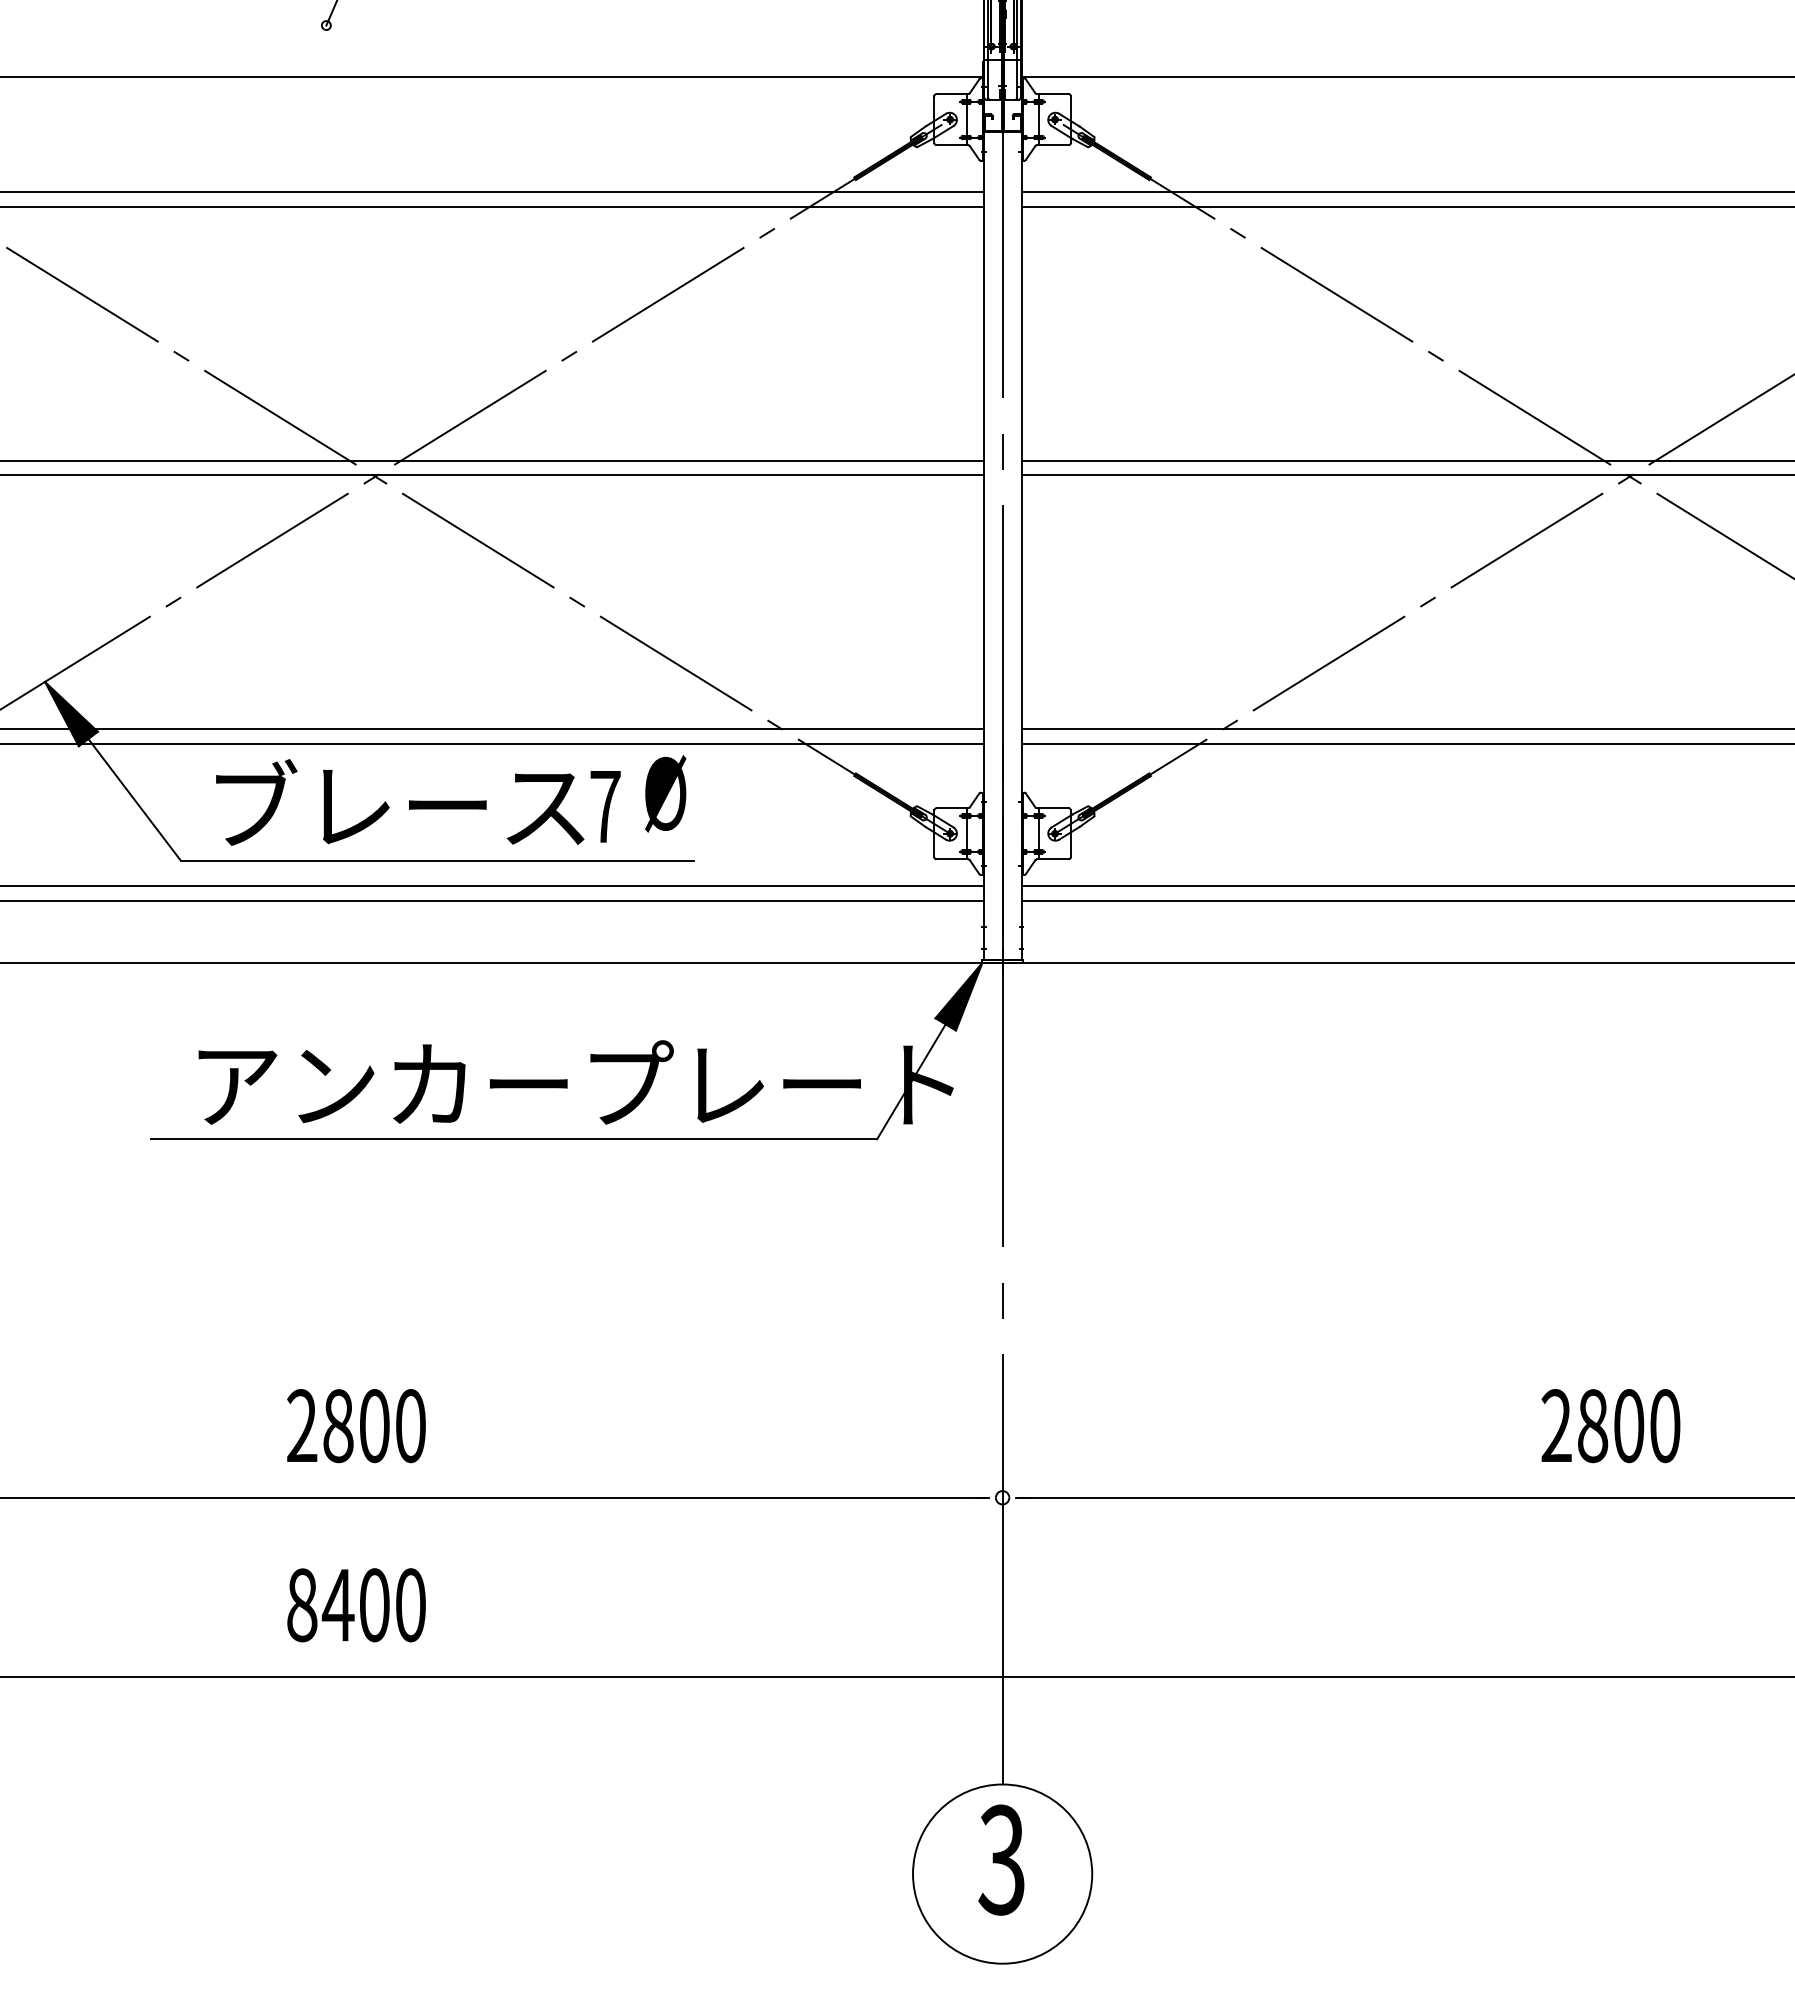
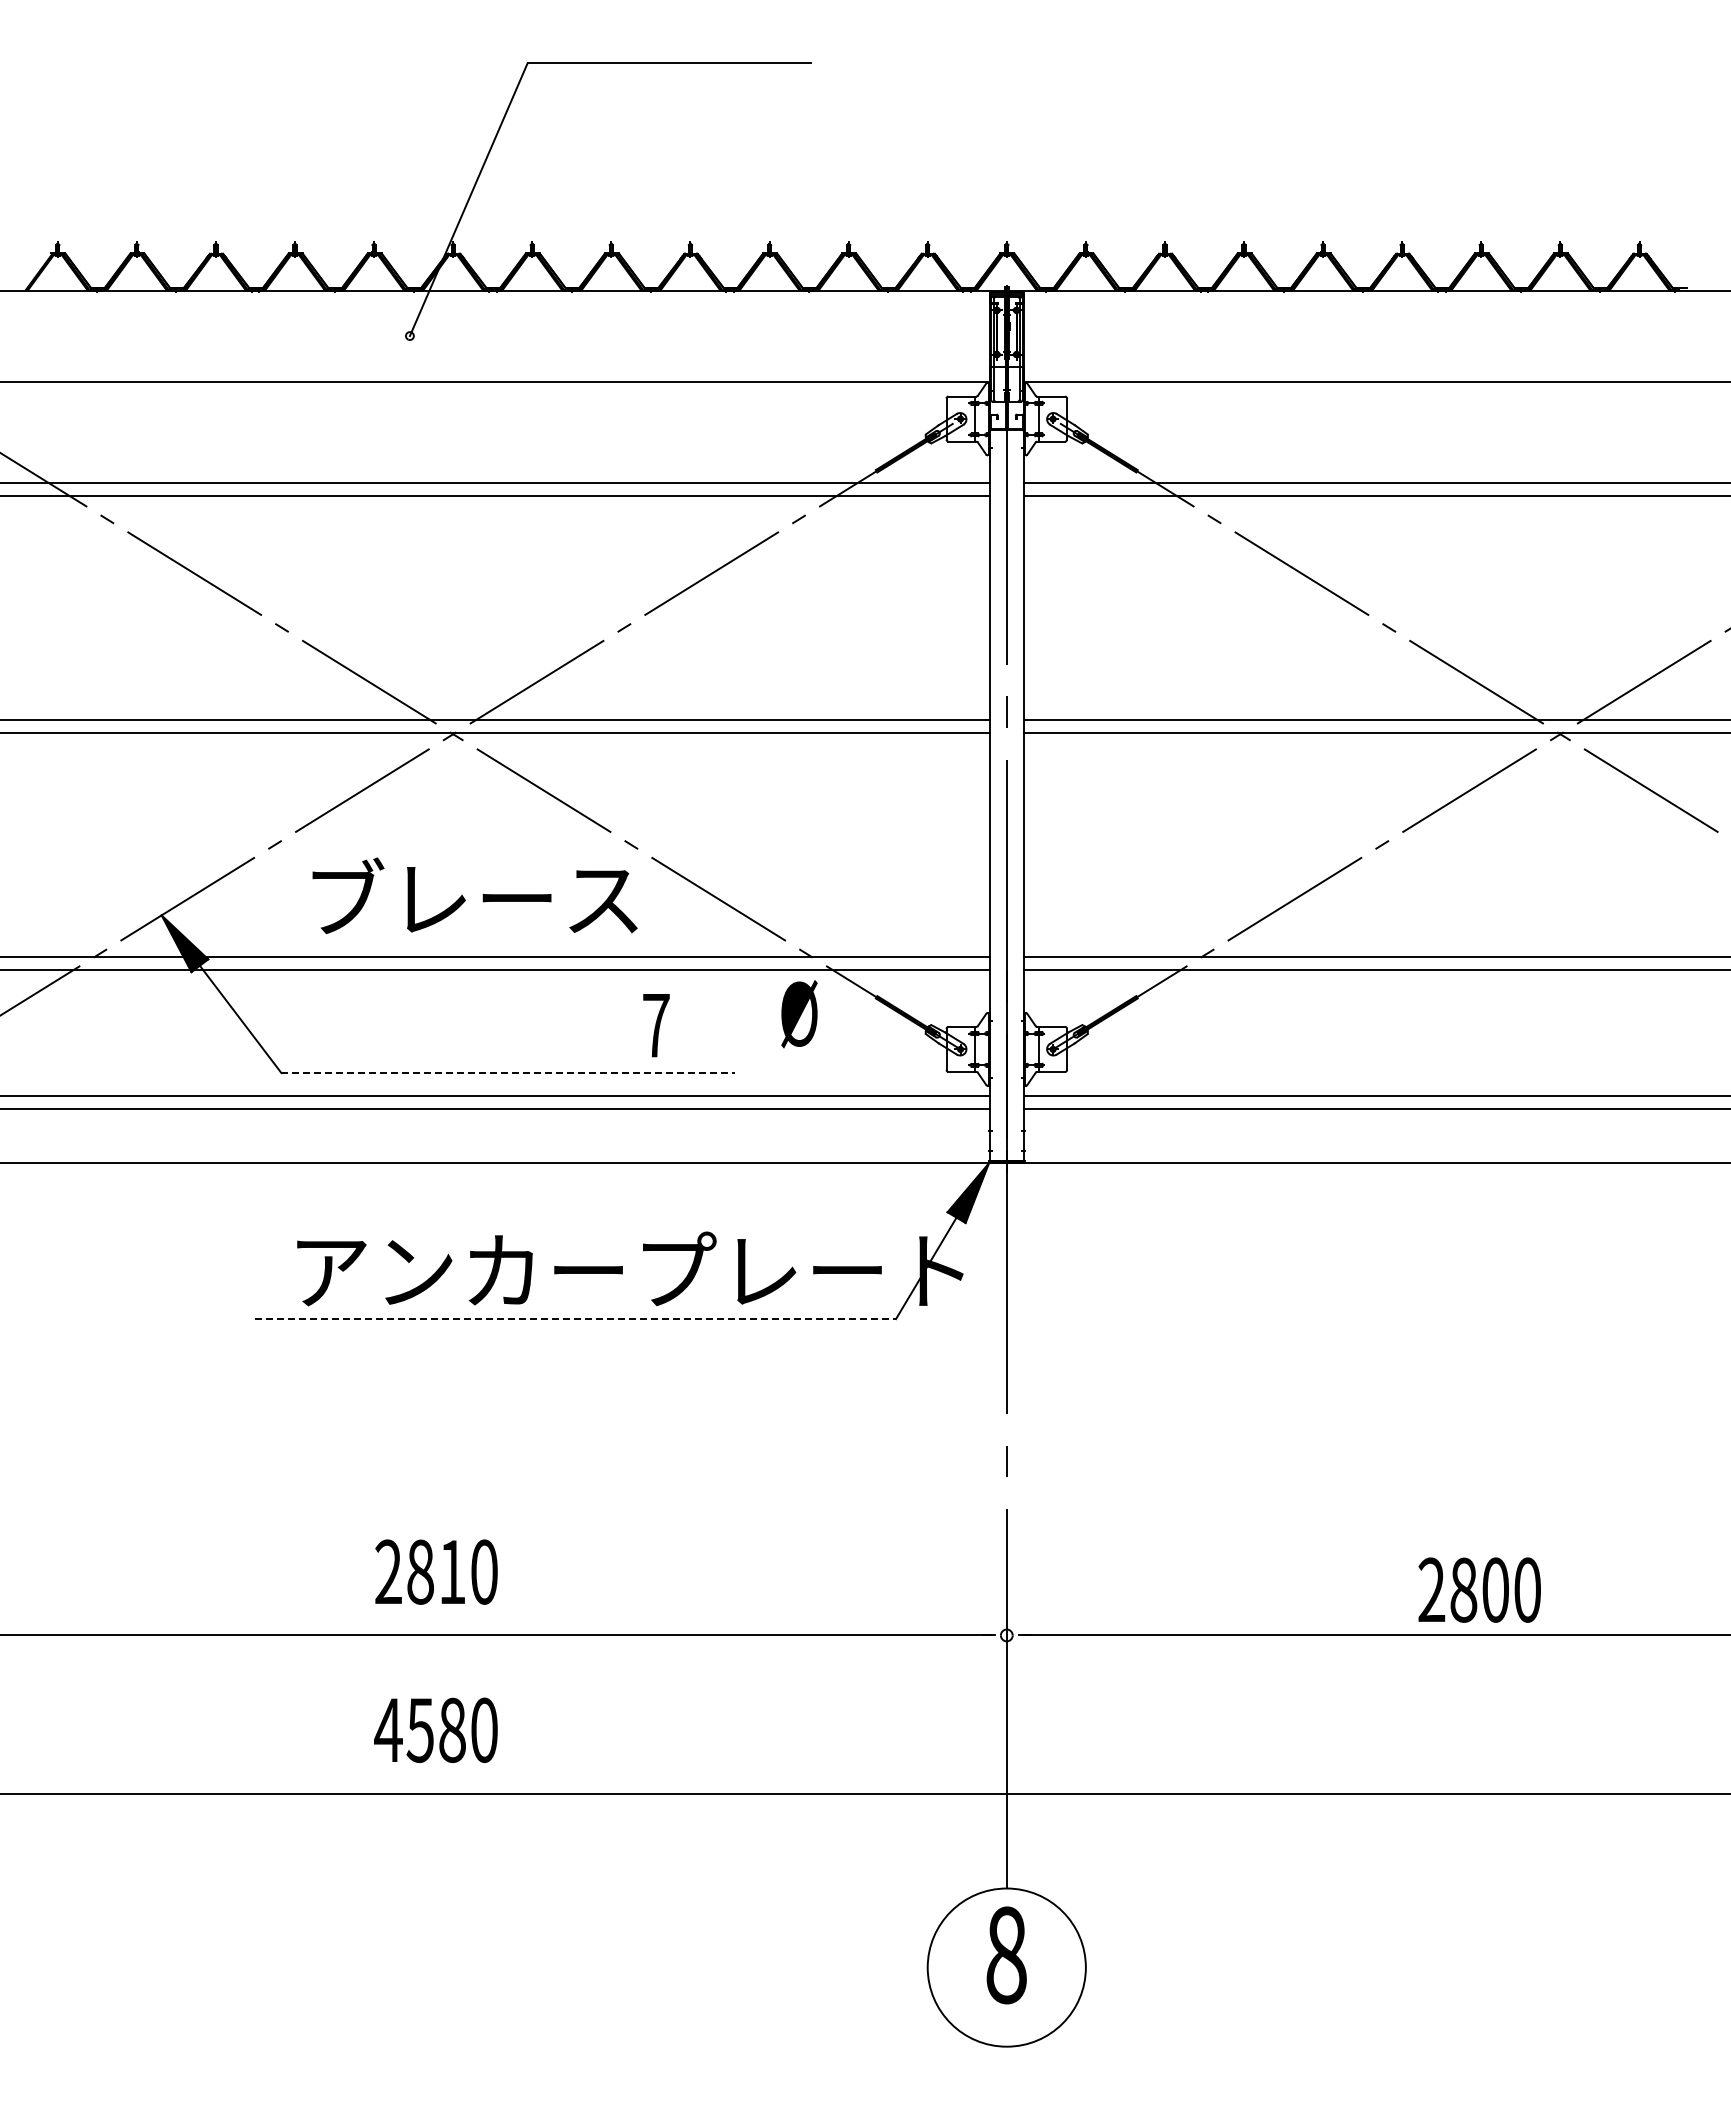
text: (665, 794) -> (799, 1014), moved
text: (399, 802) -> (474, 895), moved
line: (436, 861) -> (507, 1073), solid -> dashed
line: (513, 1139) -> (575, 1319), solid -> dashed
text: (374, 1425) -> (452, 1571), 2800 -> 2810
text: (1610, 1425) -> (1479, 1589), moved
text: (337, 1604) -> (419, 1729), 8400 -> 4580
text: (1001, 1860) -> (1005, 1955), 3 -> 8

